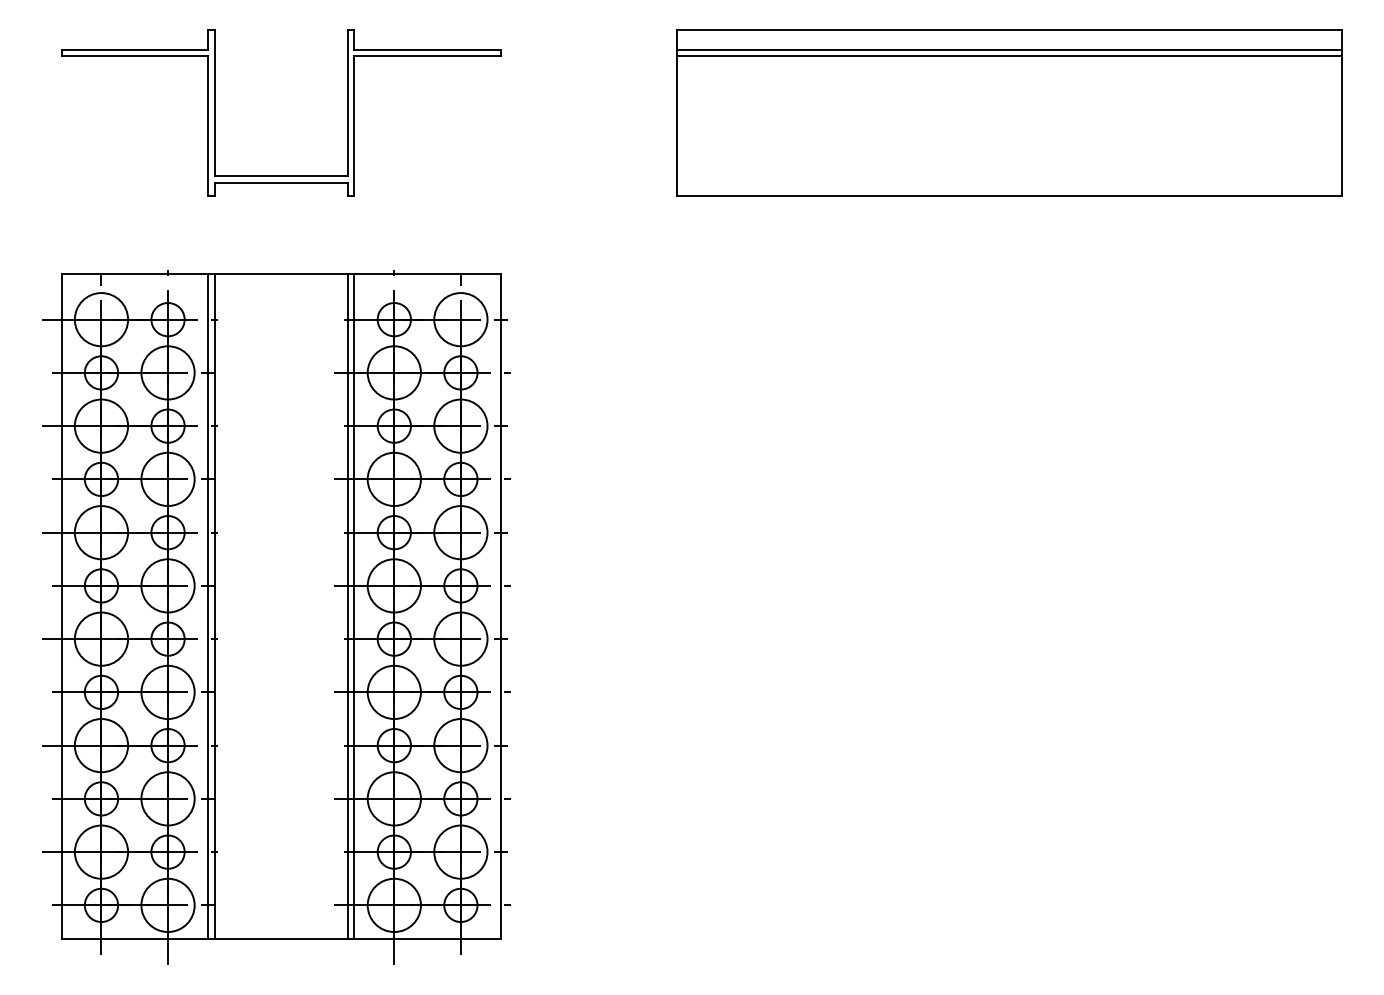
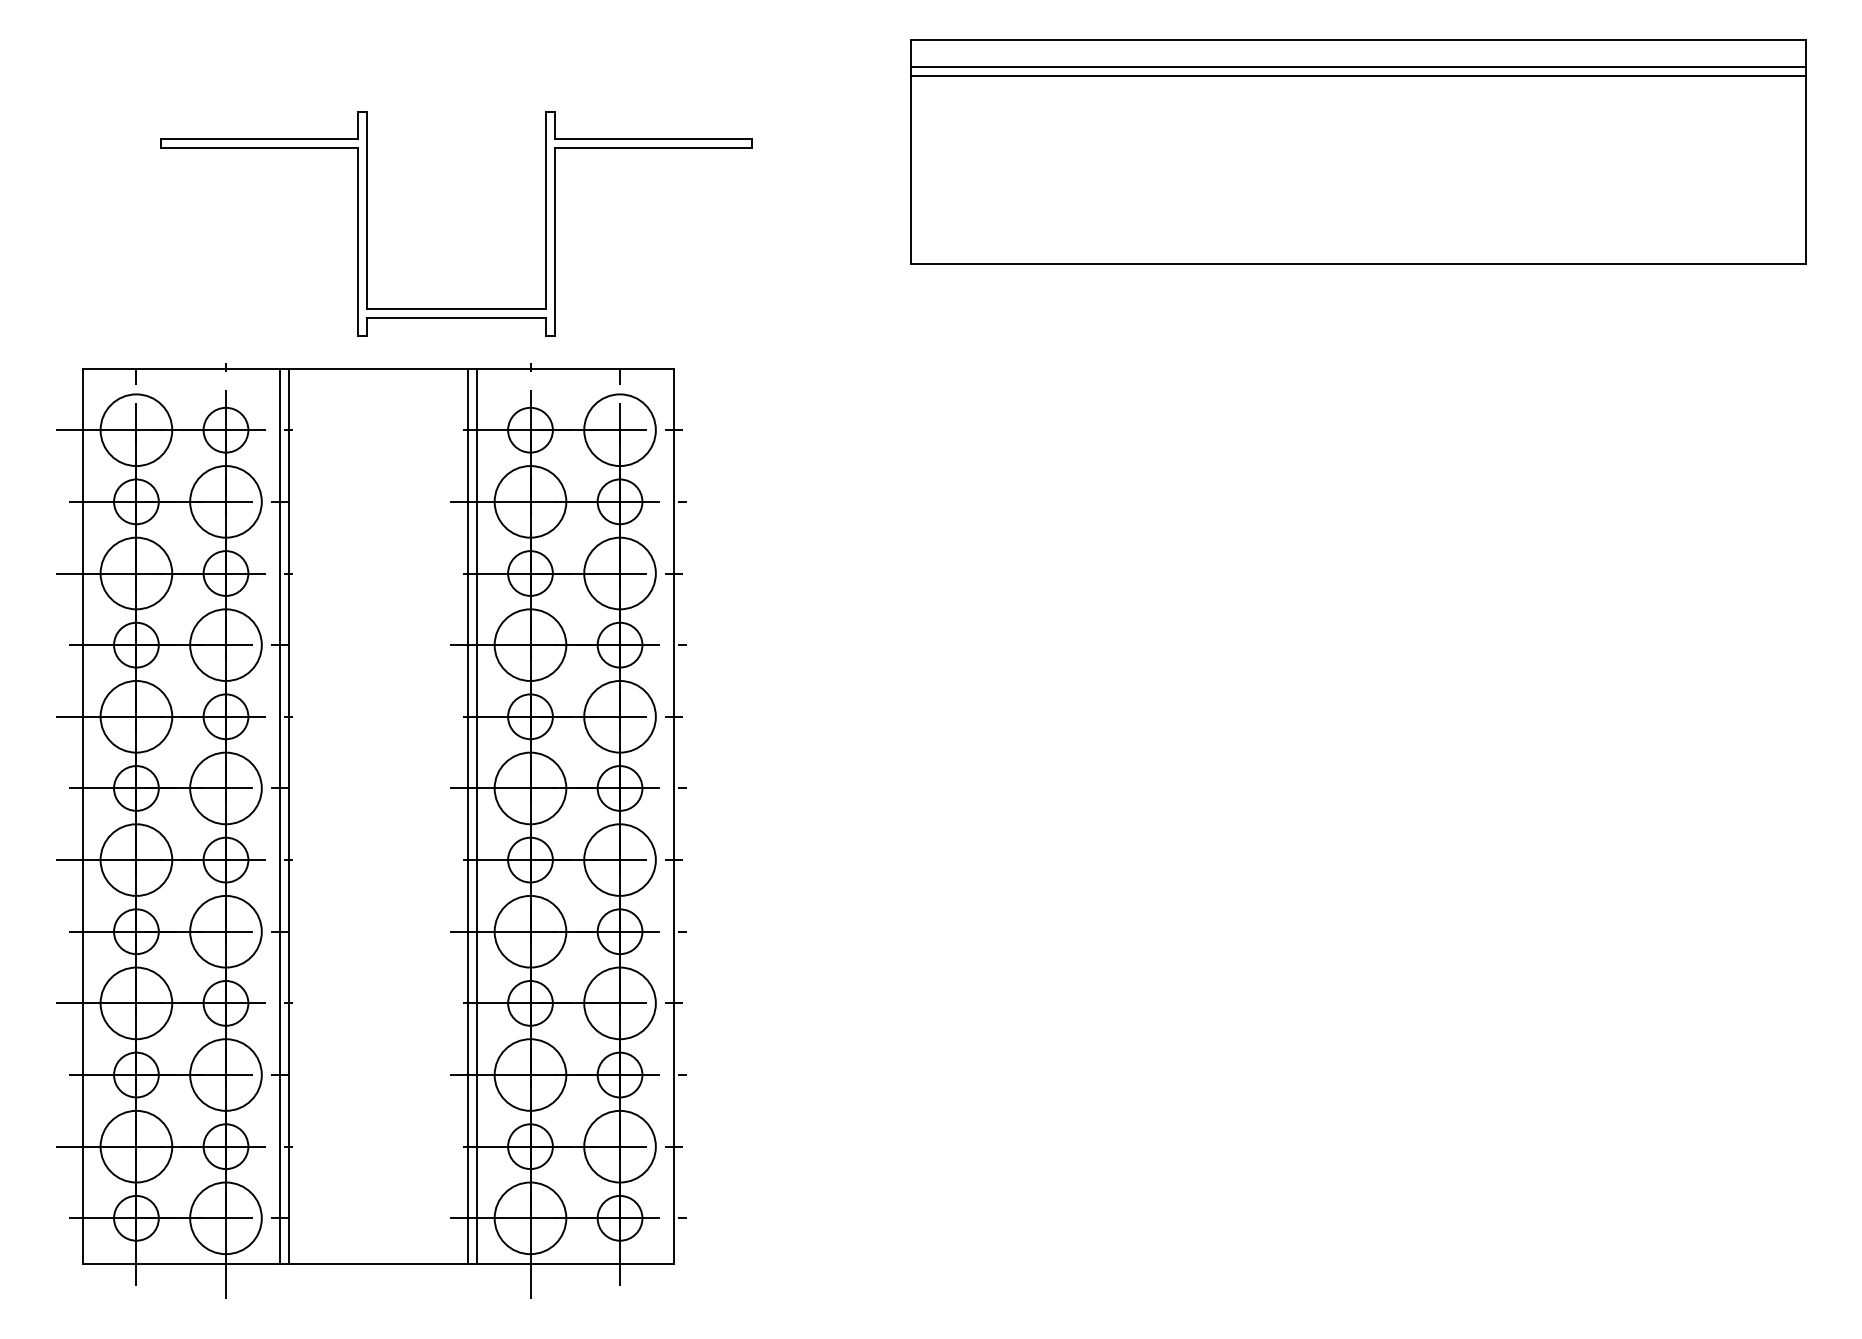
part: (281, 175) -> (456, 308), moved

